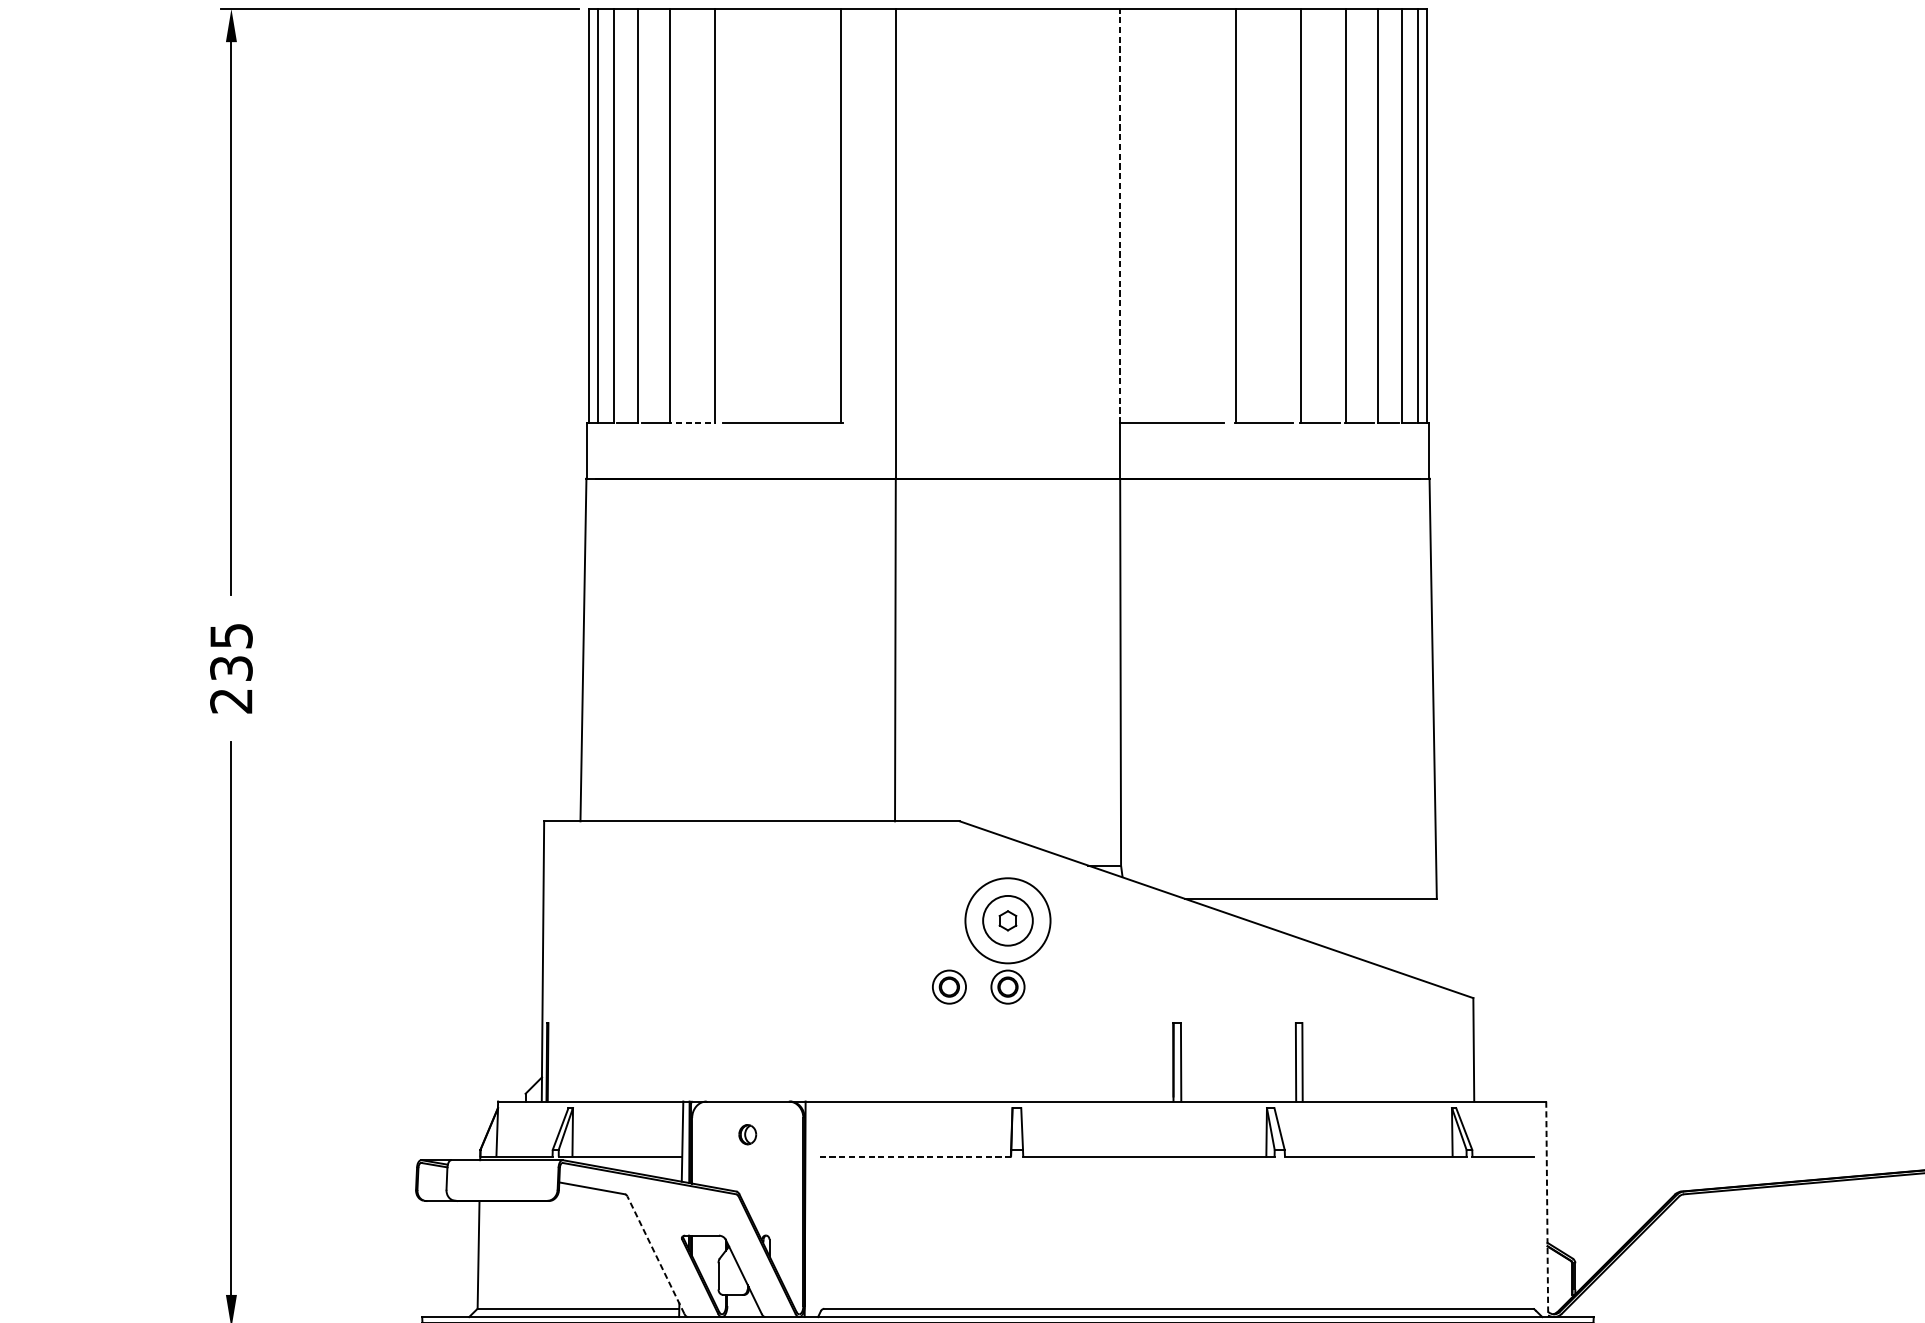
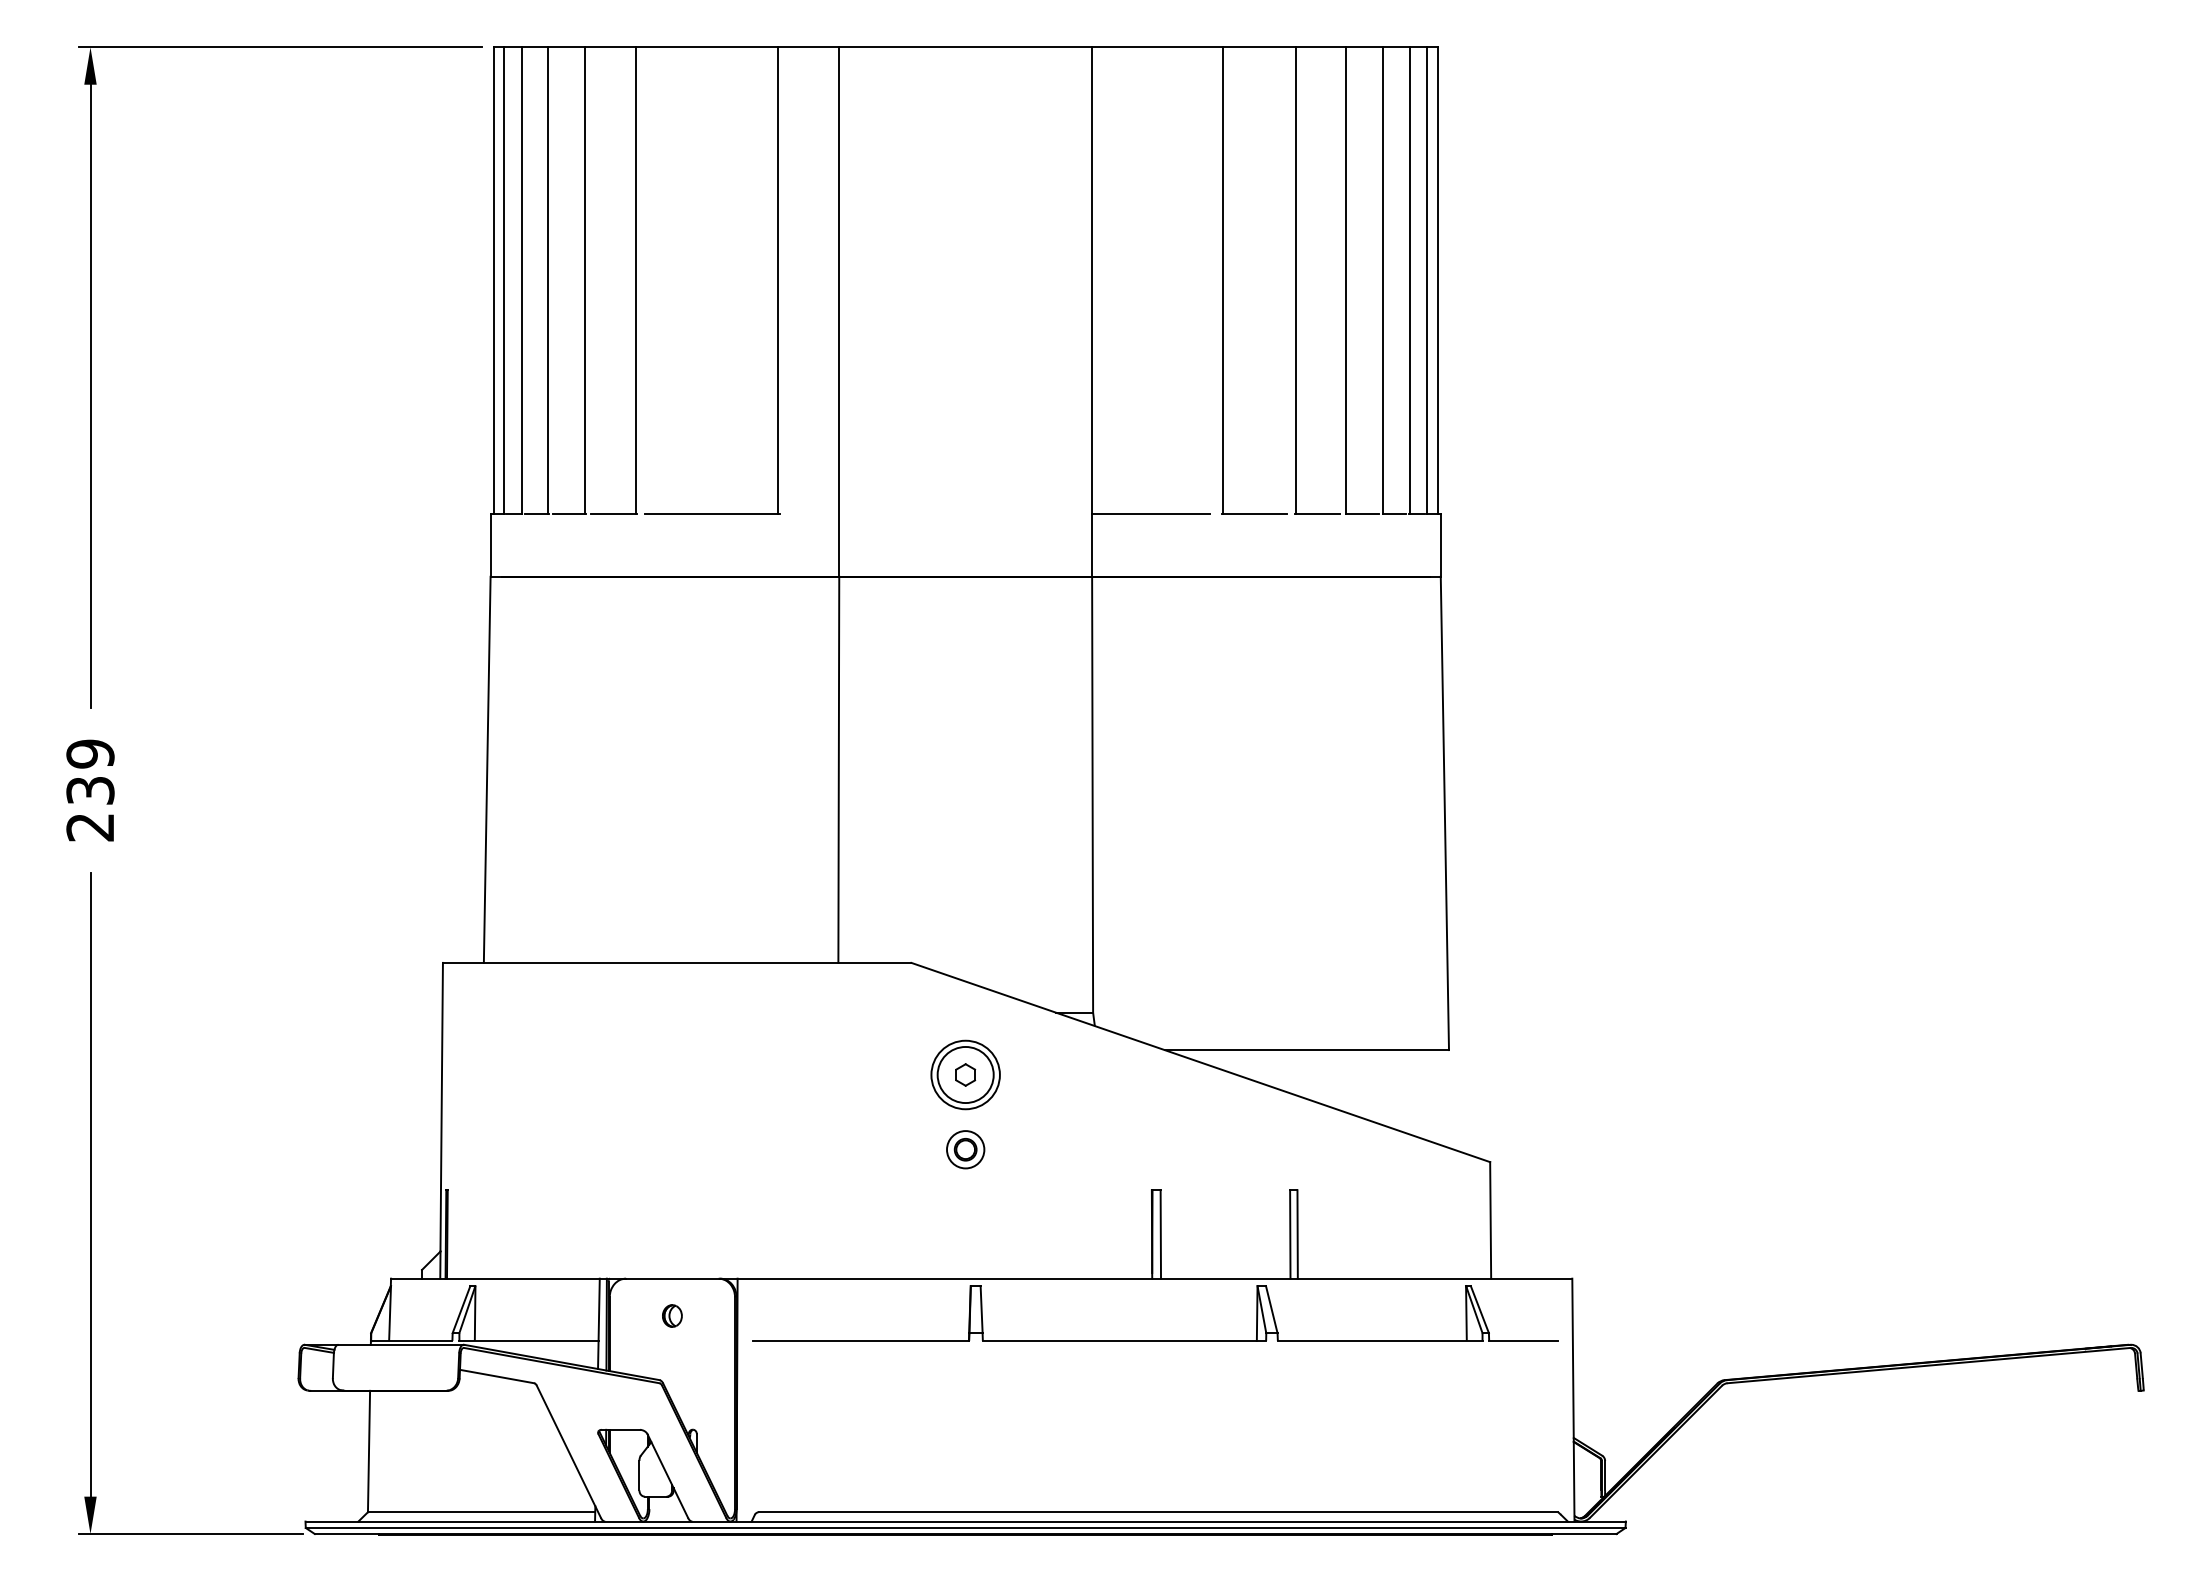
line: (1120, 215) -> (1092, 280), dashed -> solid
line: (695, 423) -> (613, 514), dashed -> solid
text: (231, 635) -> (90, 753), 235 -> 239
circle: (1007, 920) -> (965, 1074), size x0.71
part: (949, 986) -> (899, 1149), removed
line: (915, 1156) -> (861, 1340), dashed -> solid
line: (1547, 1209) -> (1573, 1400), dashed -> solid
line: (655, 1254) -> (568, 1451), dashed -> solid

